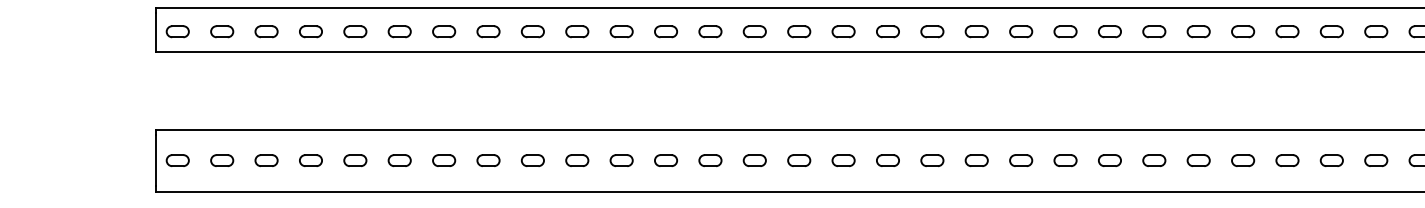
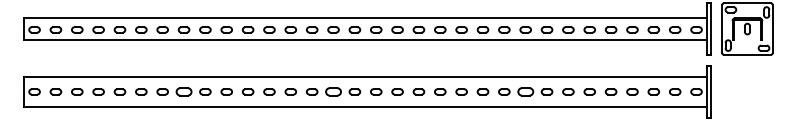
part: (487, 159) -> (183, 91), size x1.4
part: (799, 159) -> (333, 91), size x1.4
part: (1198, 159) -> (525, 91), size x1.4

